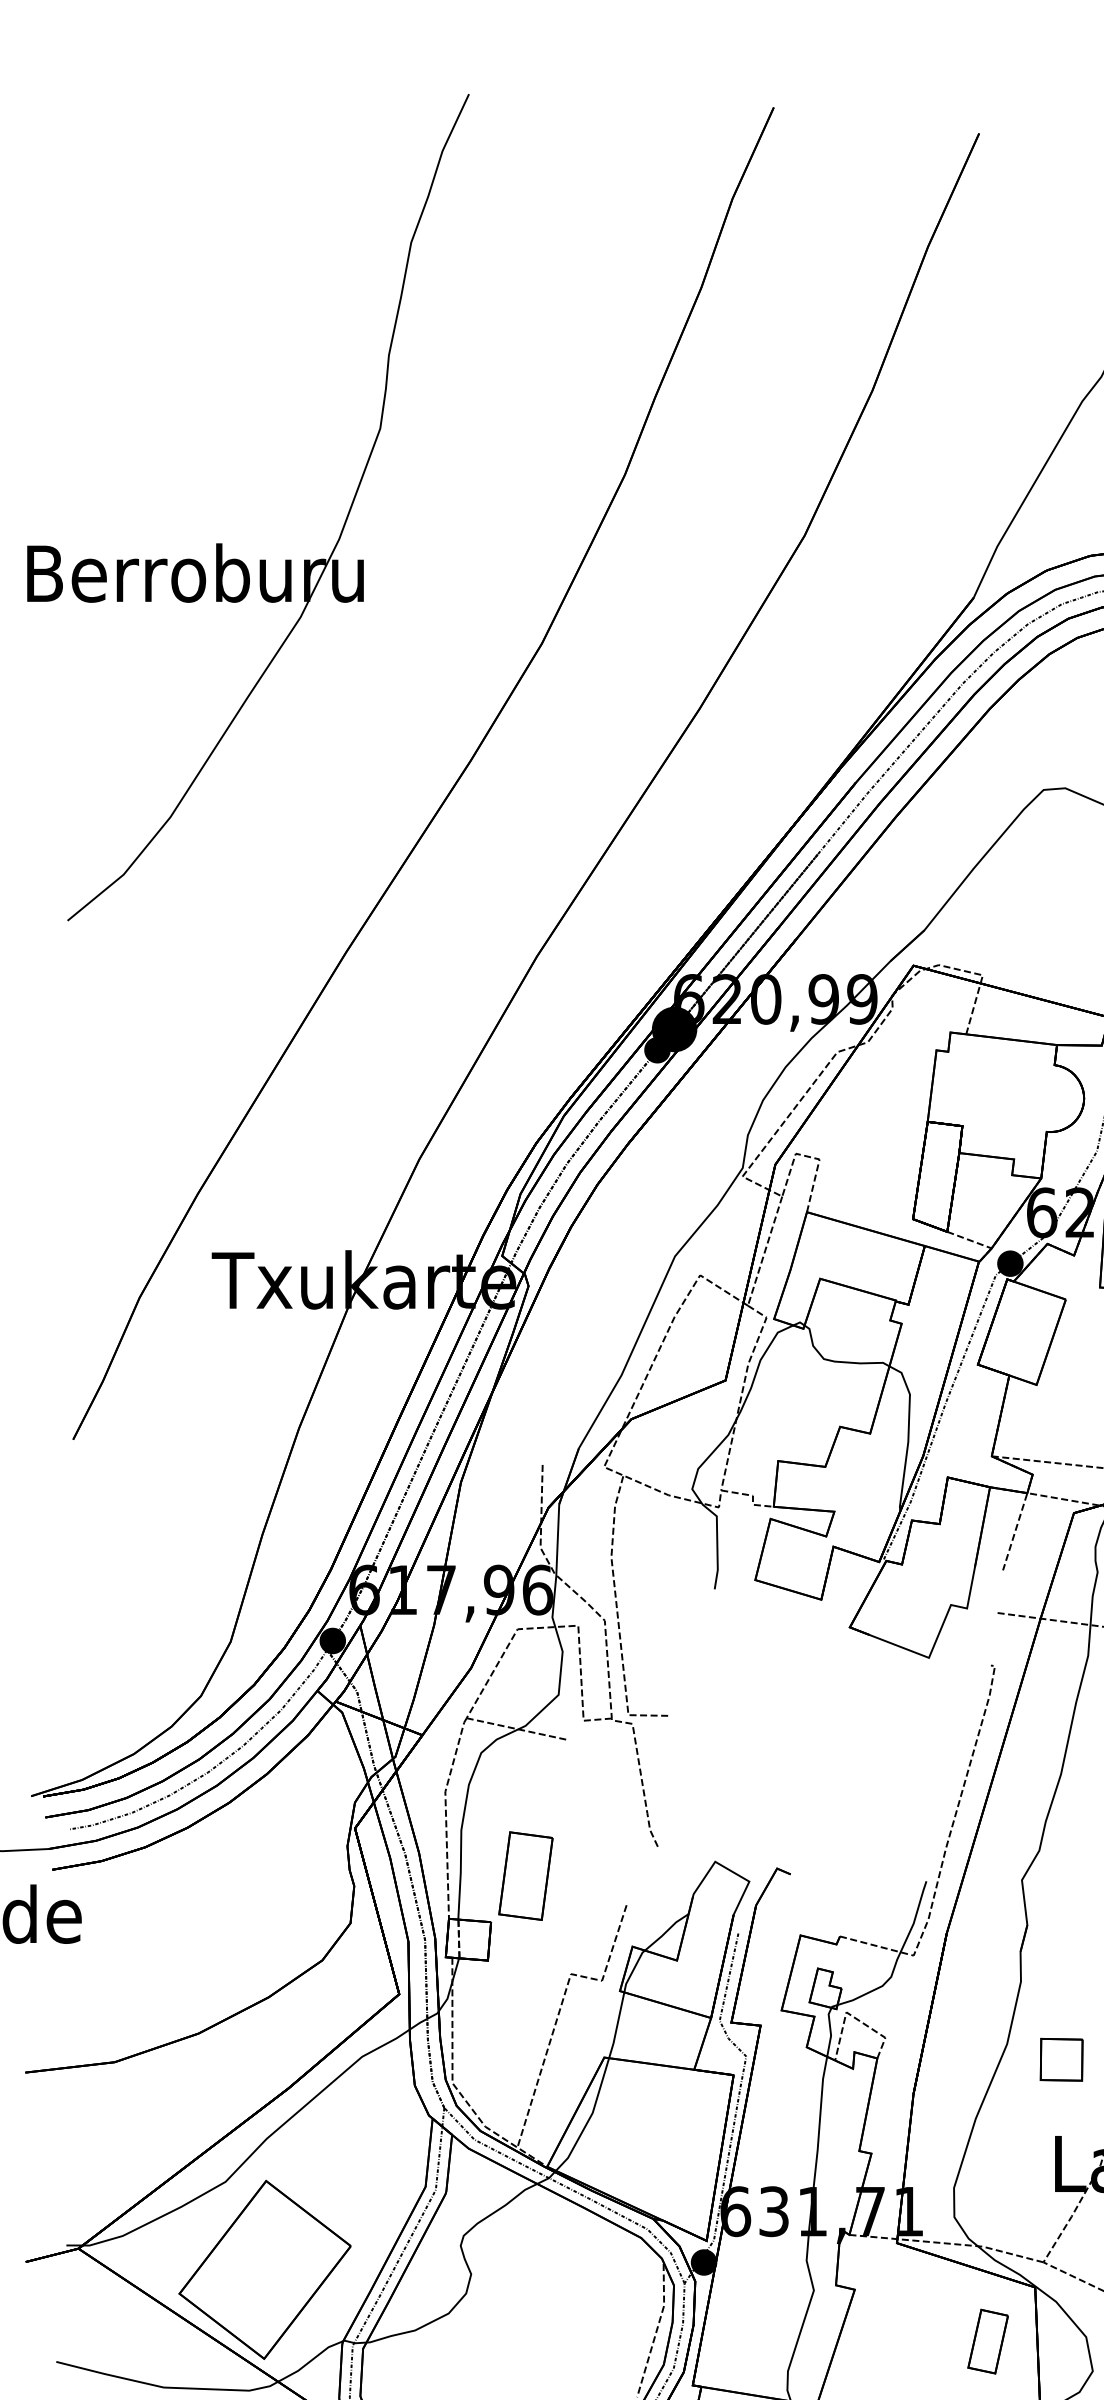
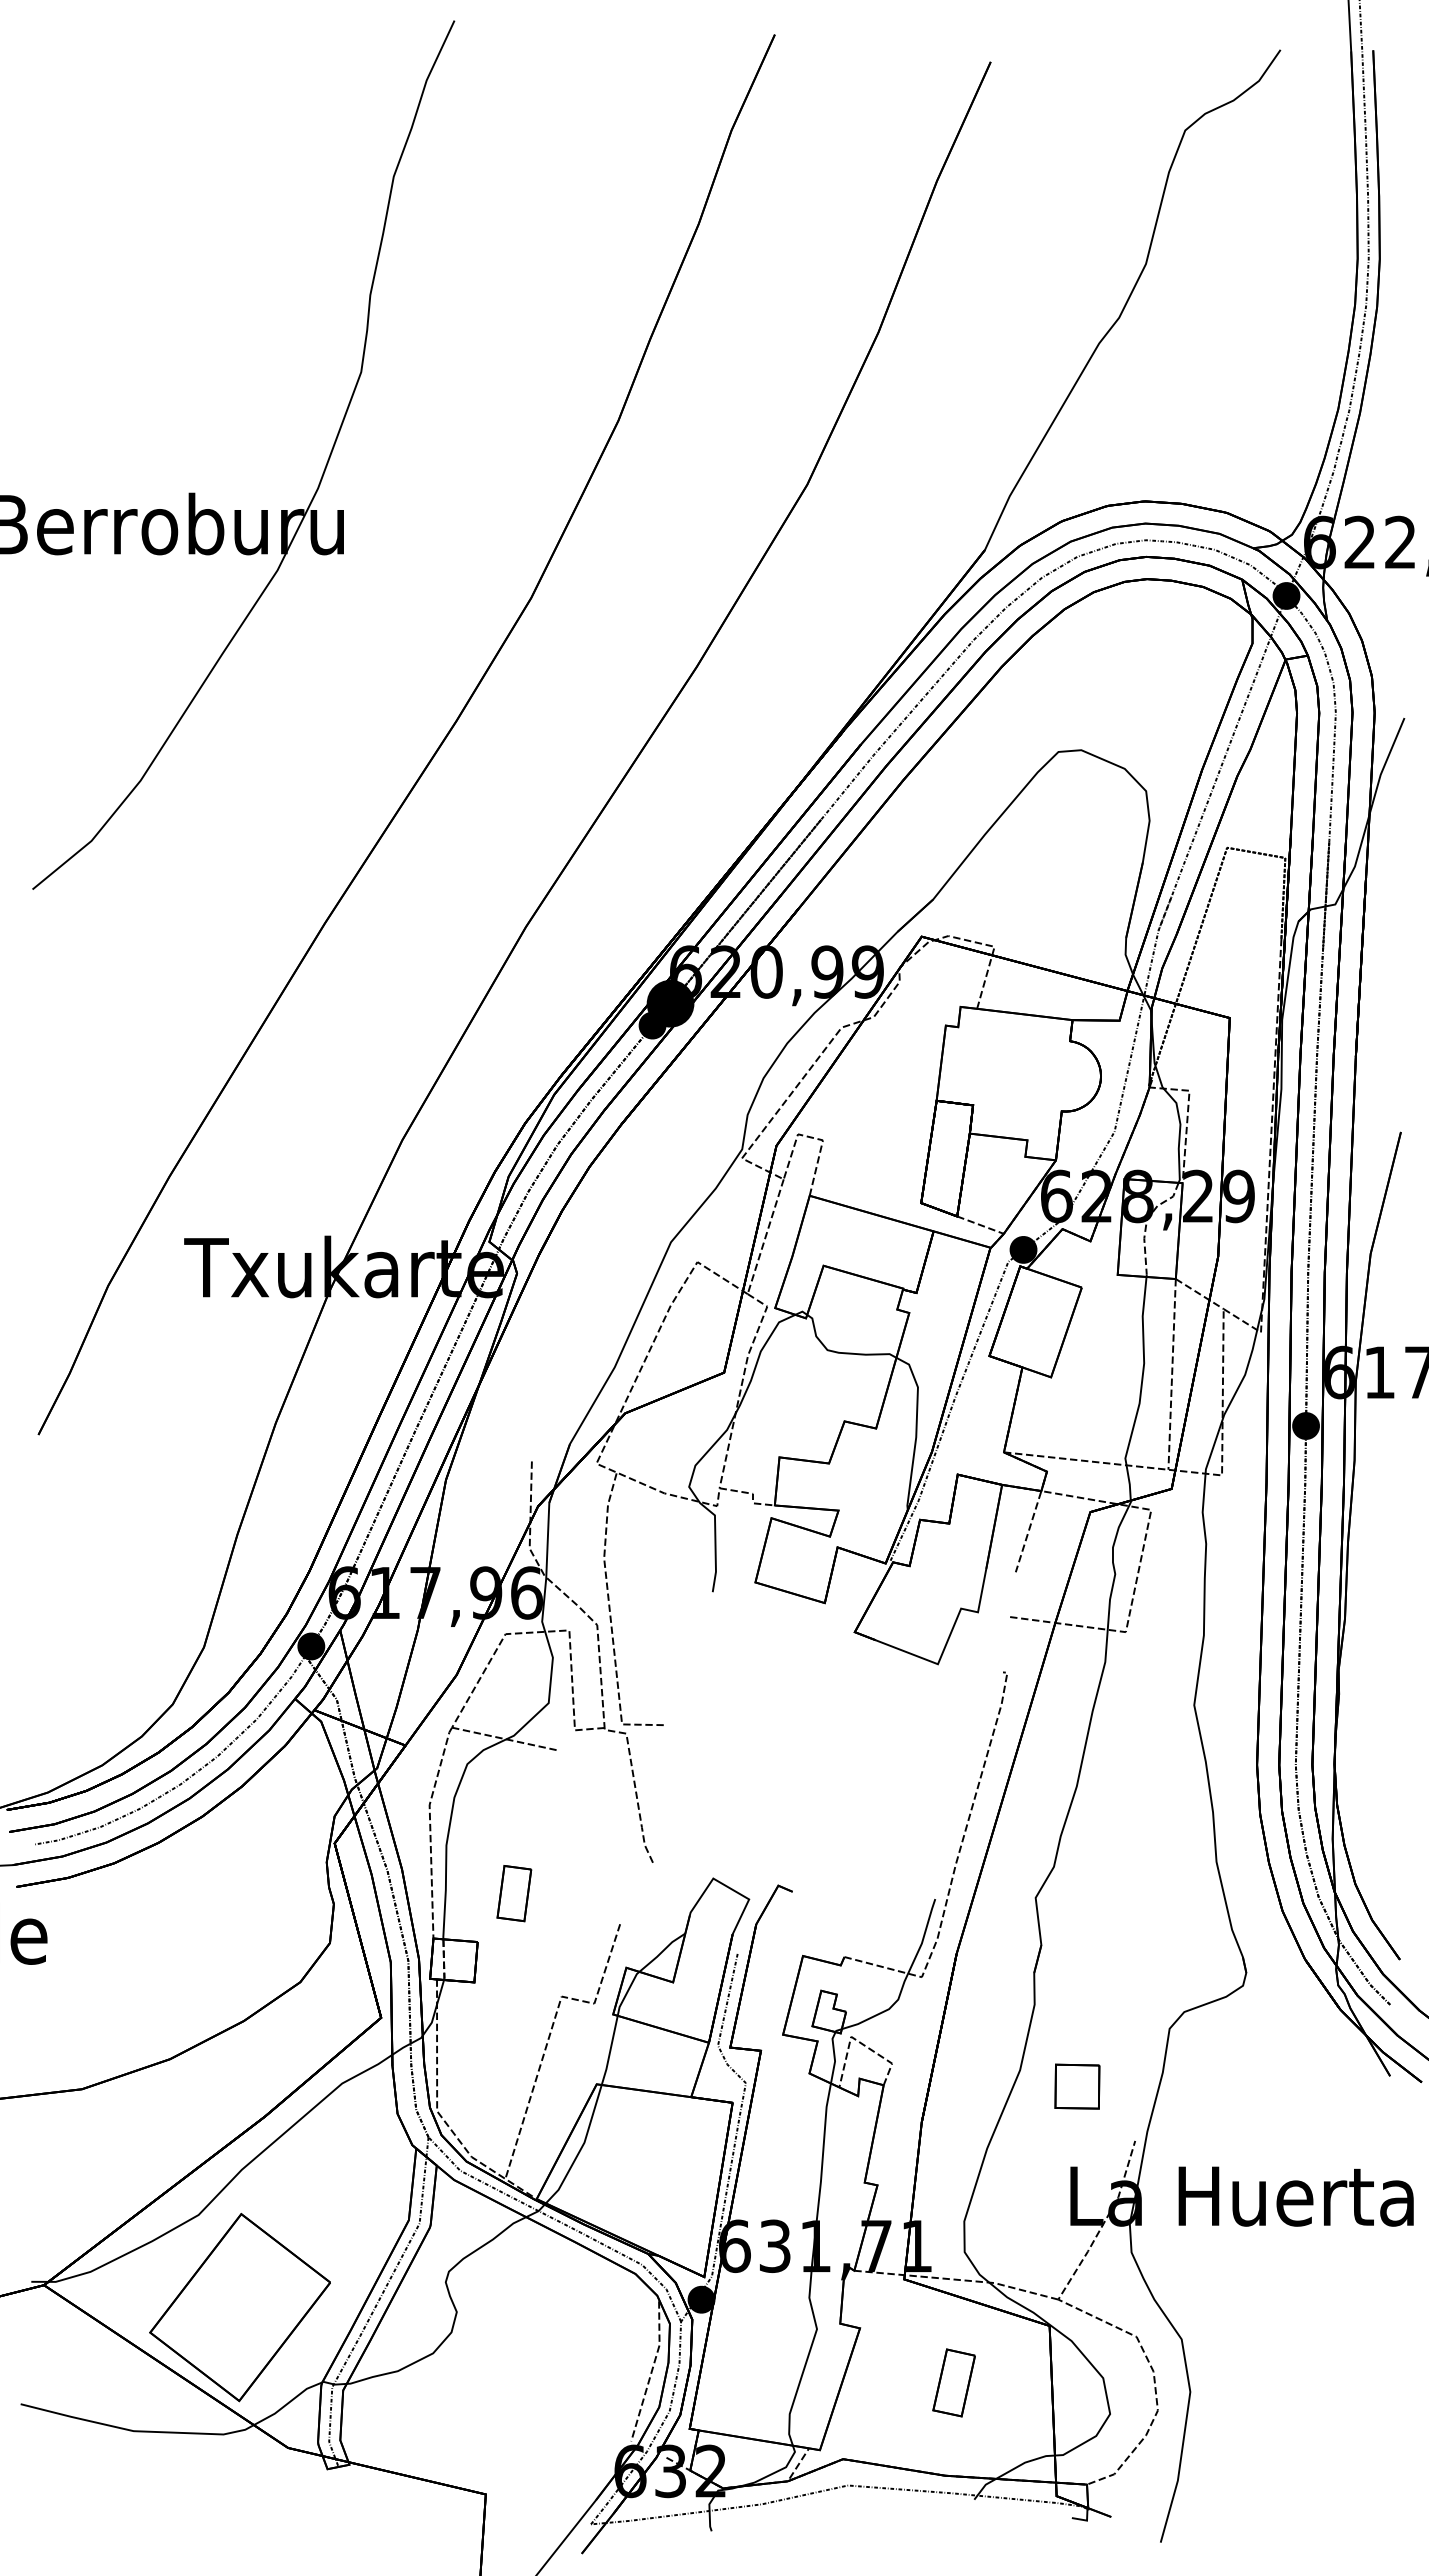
part: (526, 1876) -> (514, 1893), size x0.6
part: (987, 2341) -> (953, 2382), moved

